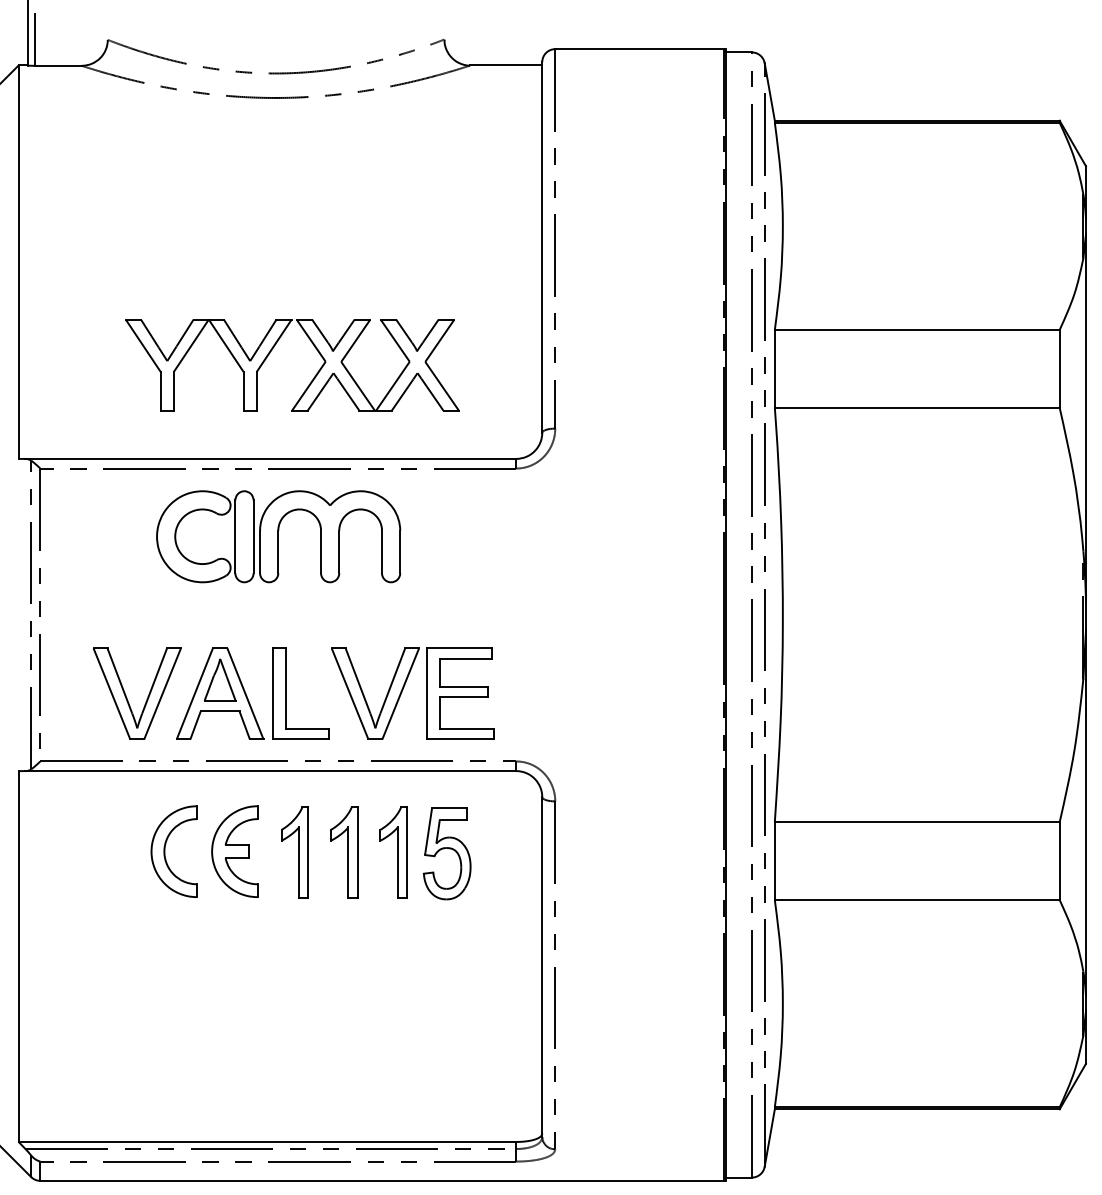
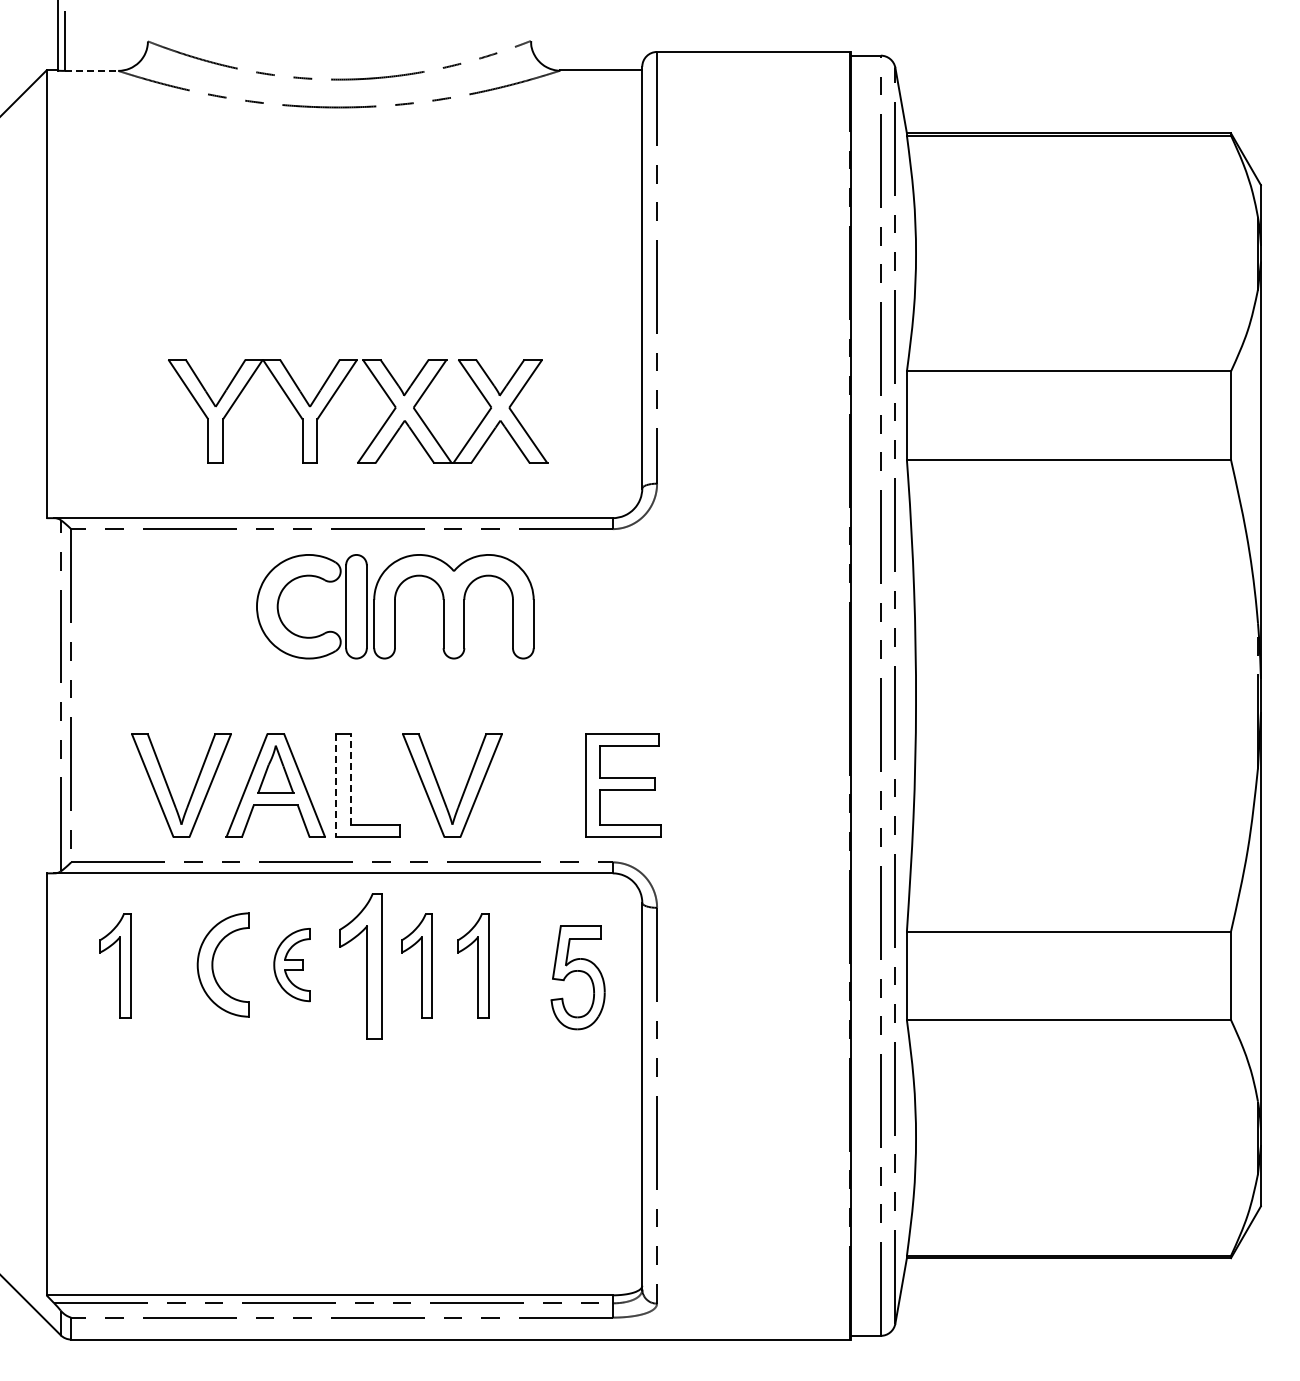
line: (58, 65) -> (91, 70), solid -> dashed
part: (278, 536) -> (395, 606), moved
line: (285, 688) -> (350, 779), solid -> dashed
line: (273, 693) -> (336, 785), solid -> dashed
part: (460, 693) -> (623, 785), moved
part: (233, 851) -> (291, 964), size x0.7
part: (79, 852) -> (115, 965), added
part: (294, 852) -> (360, 965), size x1.4
part: (446, 853) -> (577, 977), moved

